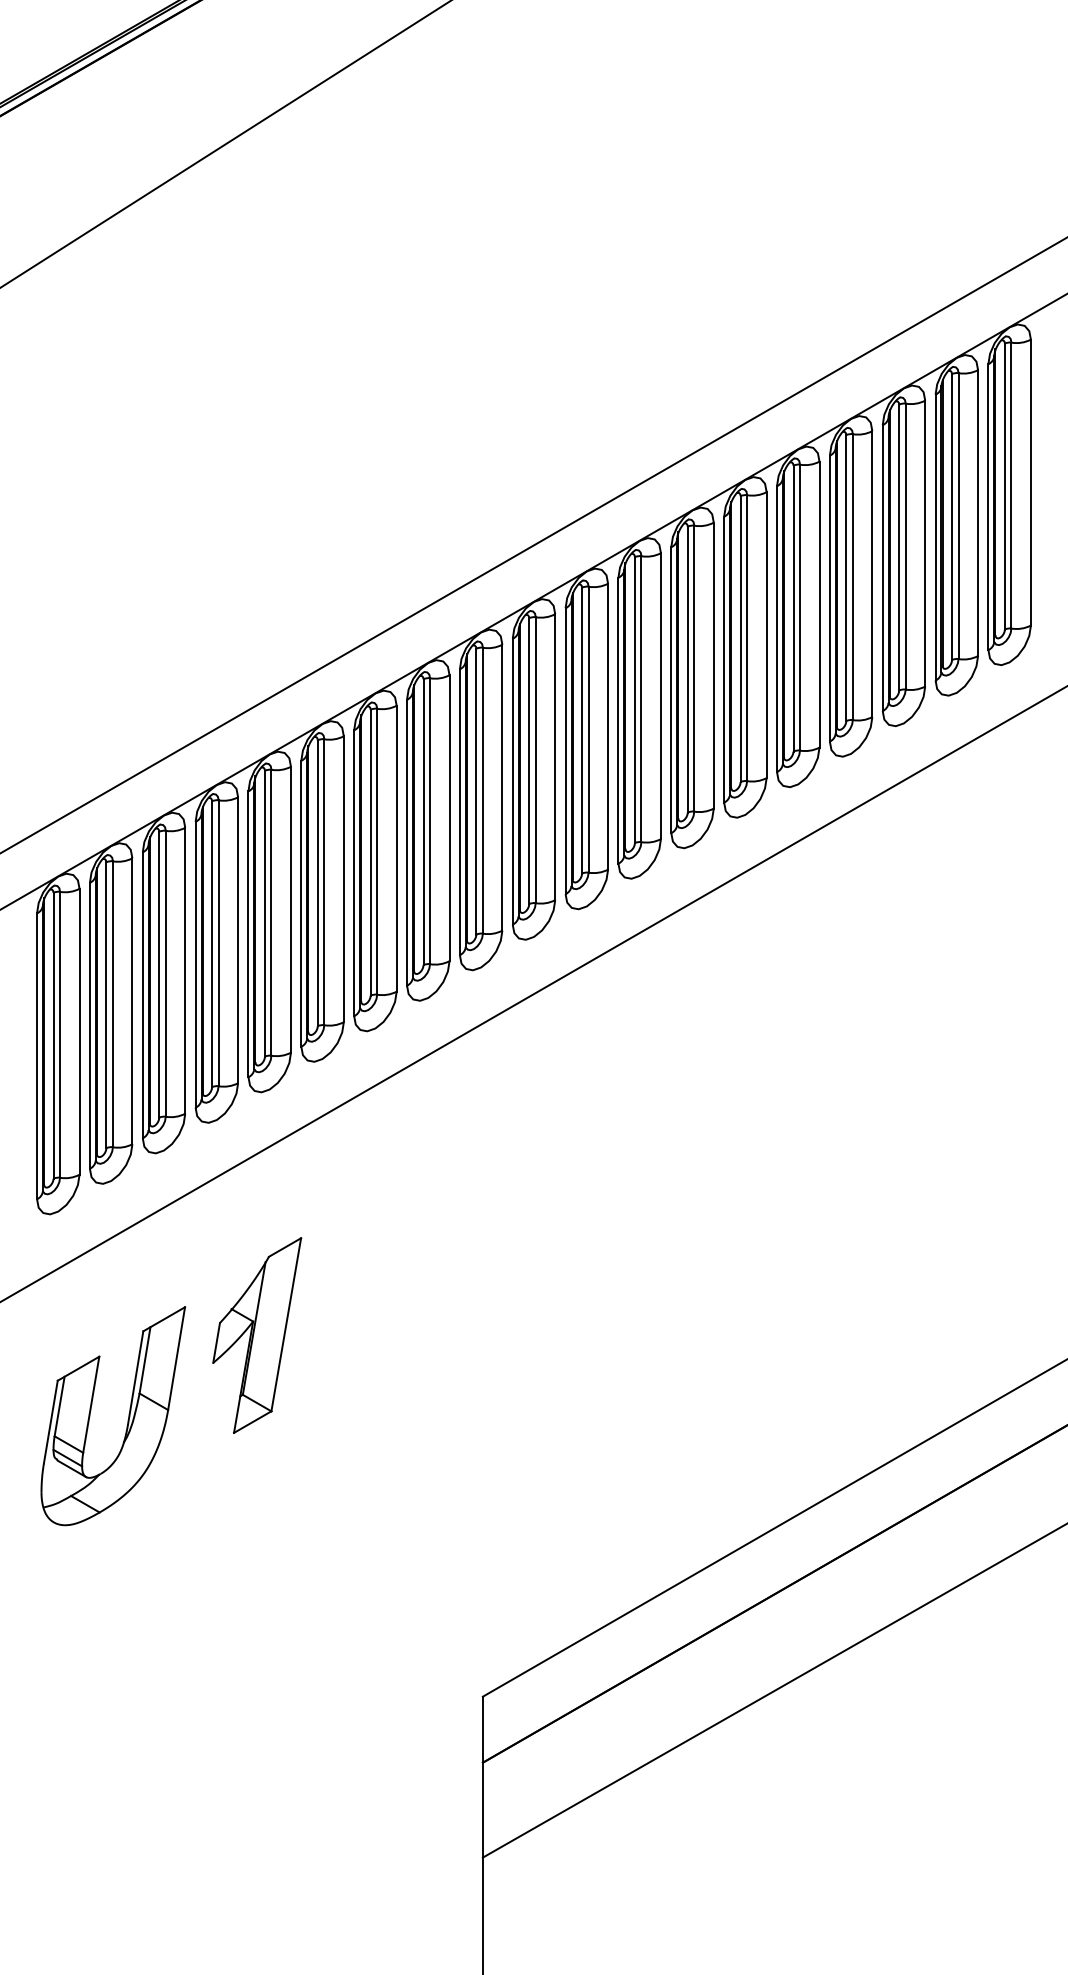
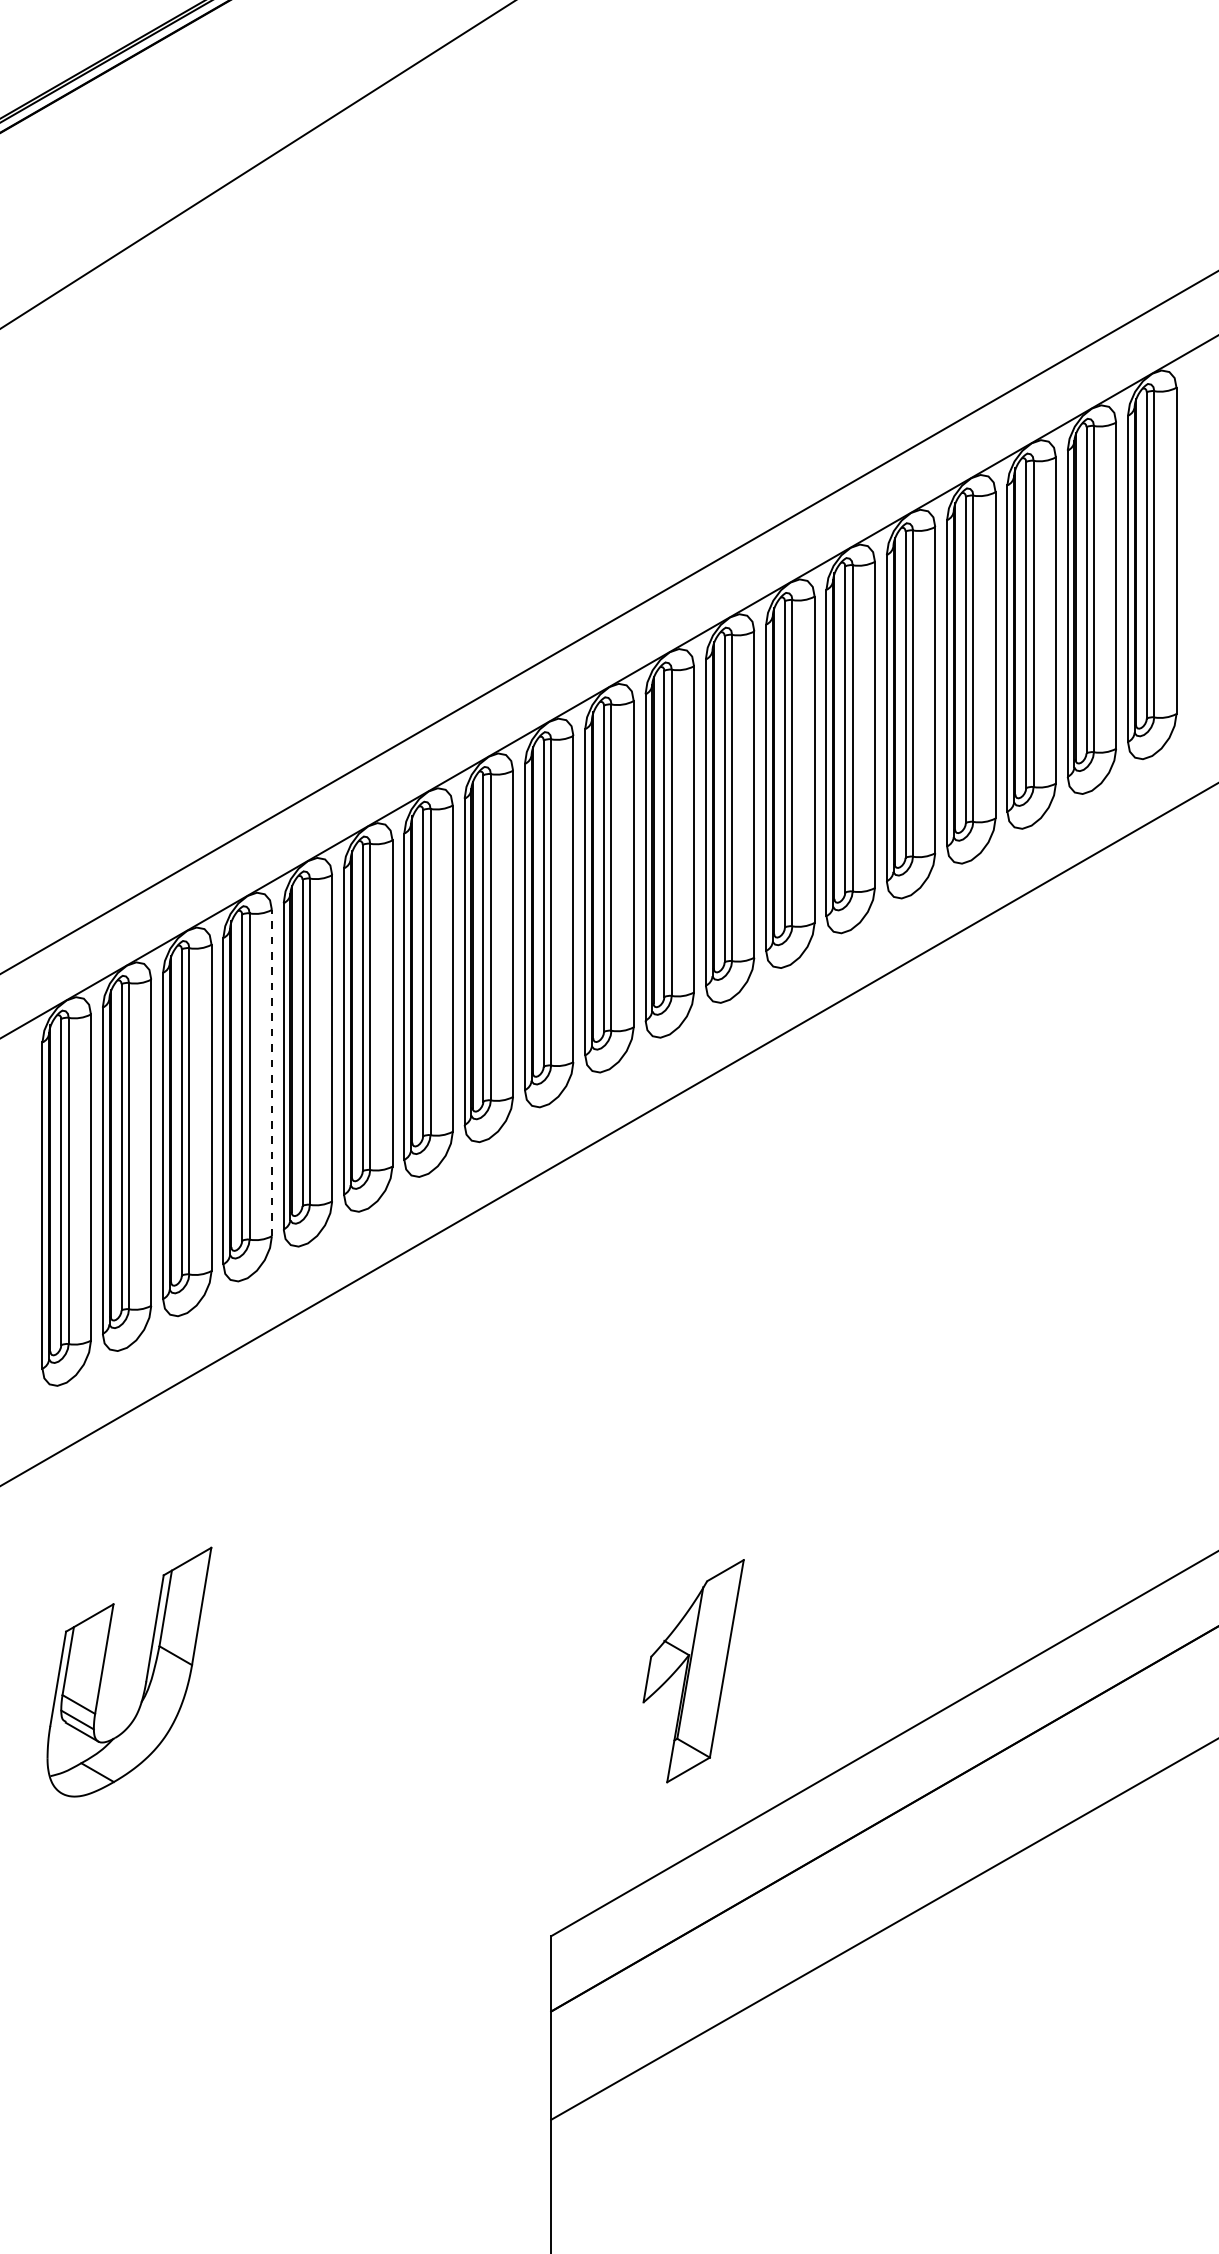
line: (237, 939) -> (271, 1072), solid -> dashed
part: (257, 1335) -> (693, 1671), moved
part: (128, 1416) -> (146, 1672), moved

